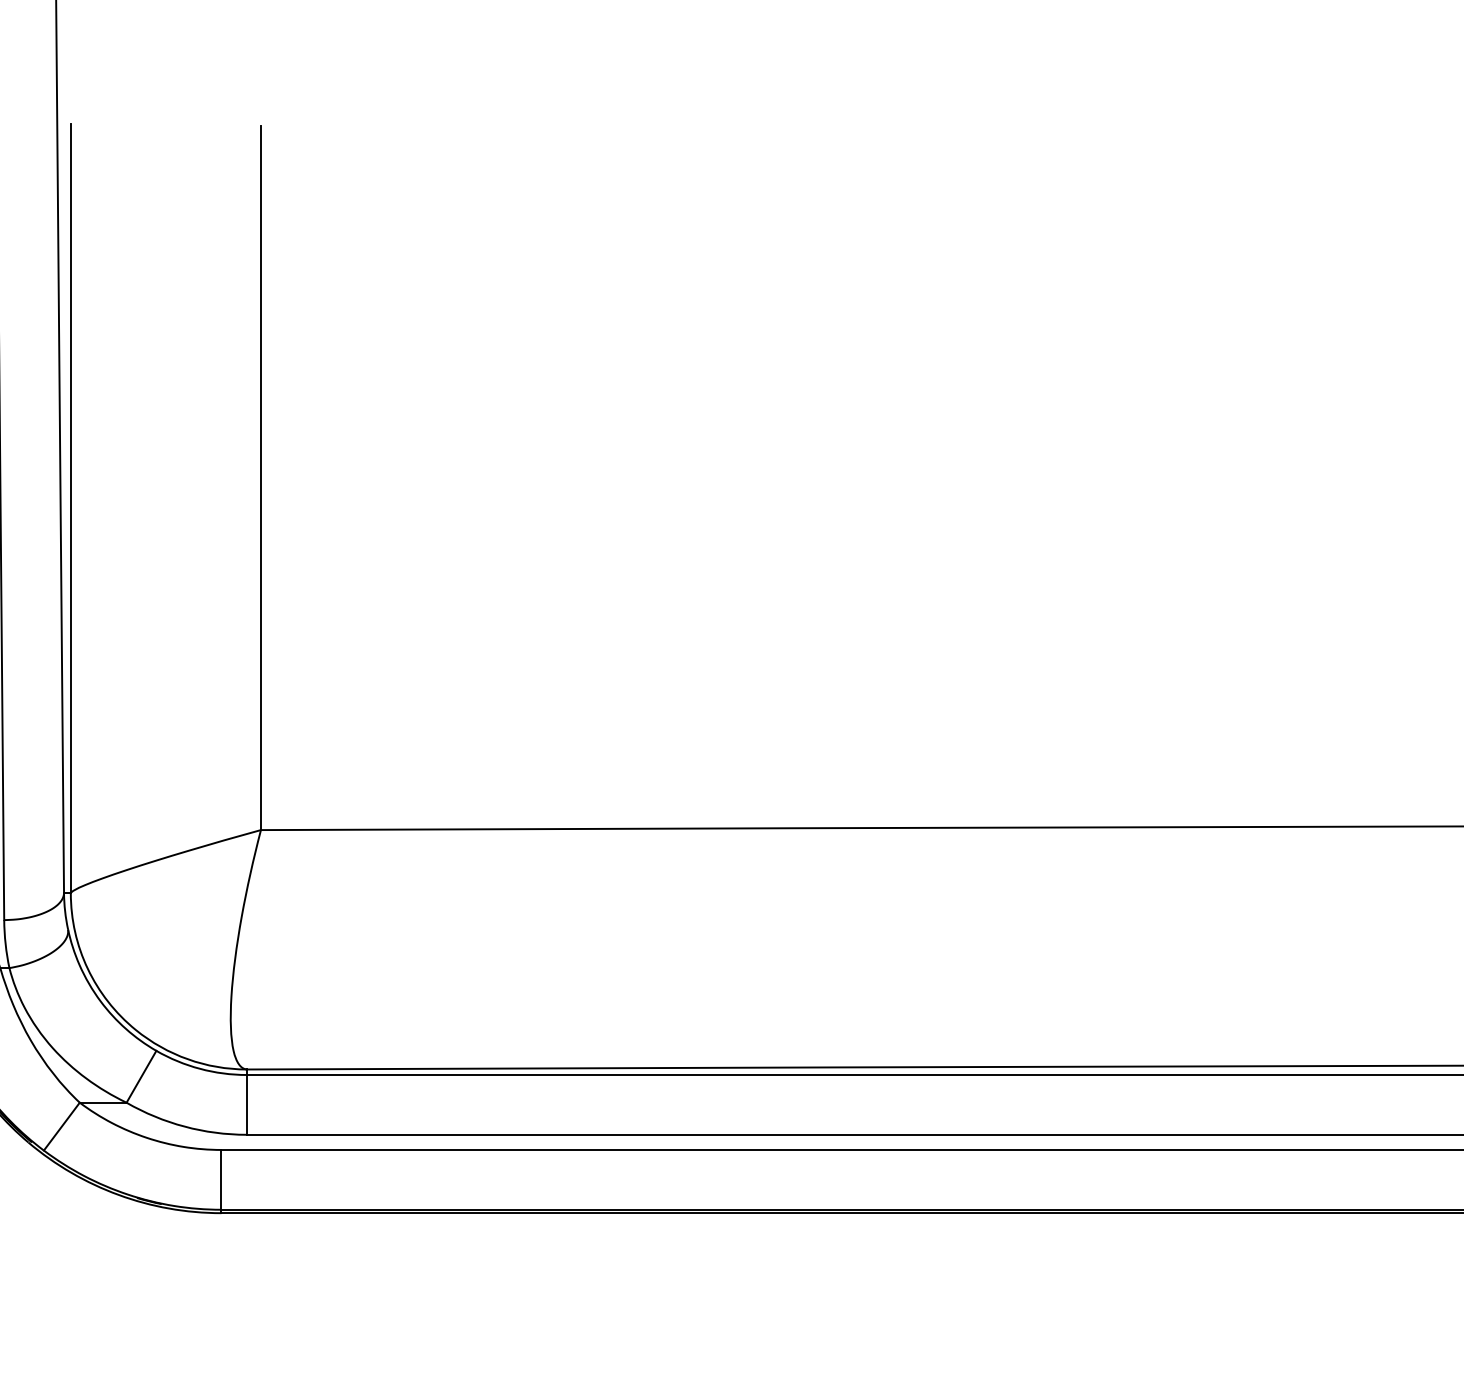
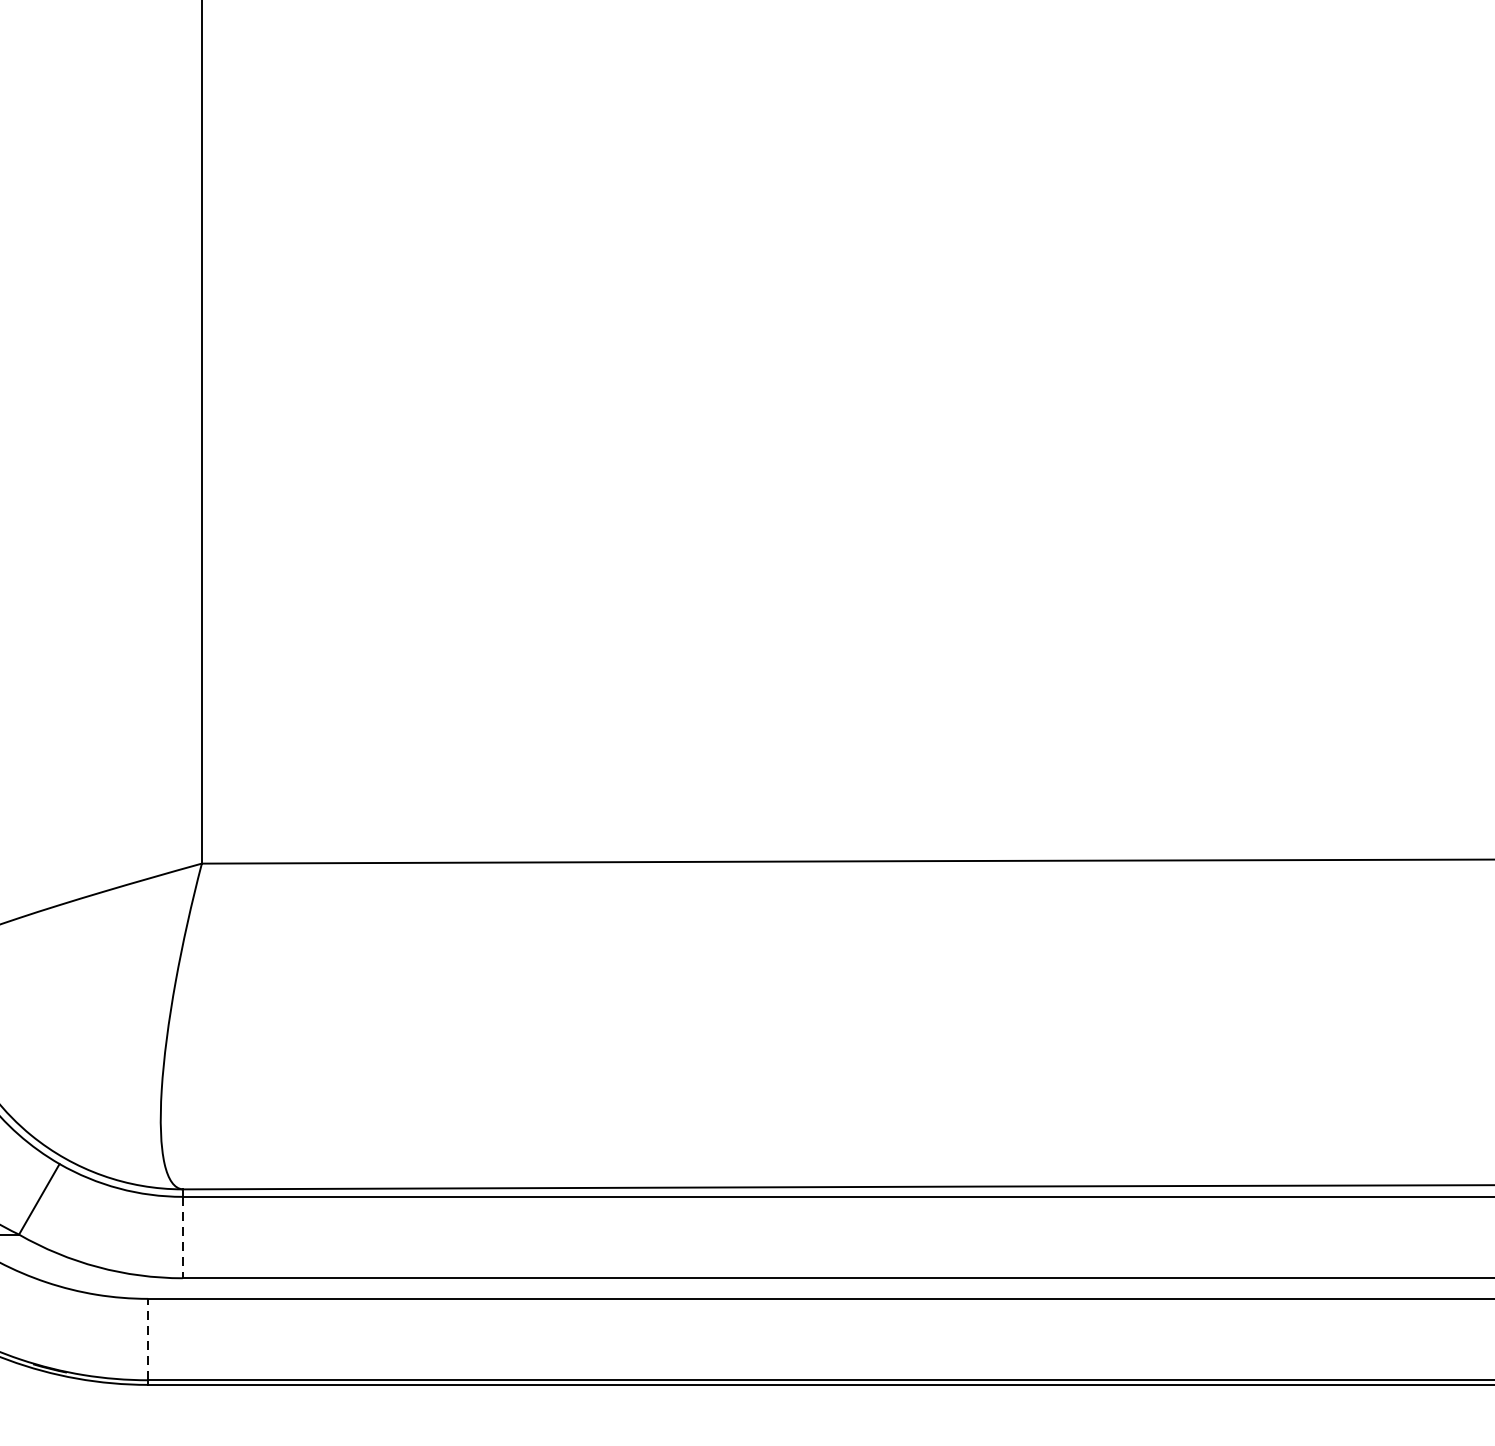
line: (246, 1104) -> (182, 1237), solid -> dashed
line: (221, 1179) -> (148, 1339), solid -> dashed

